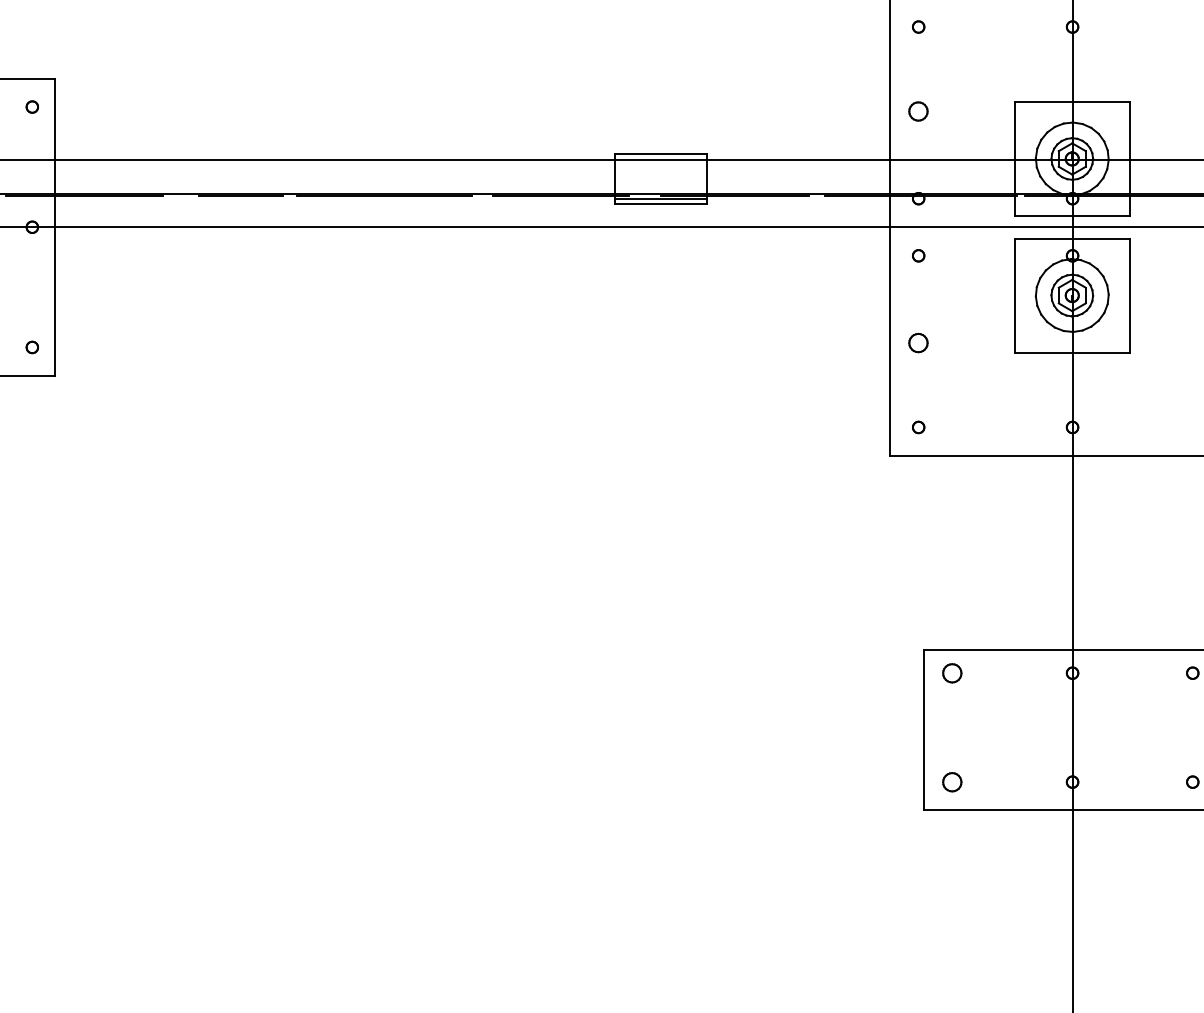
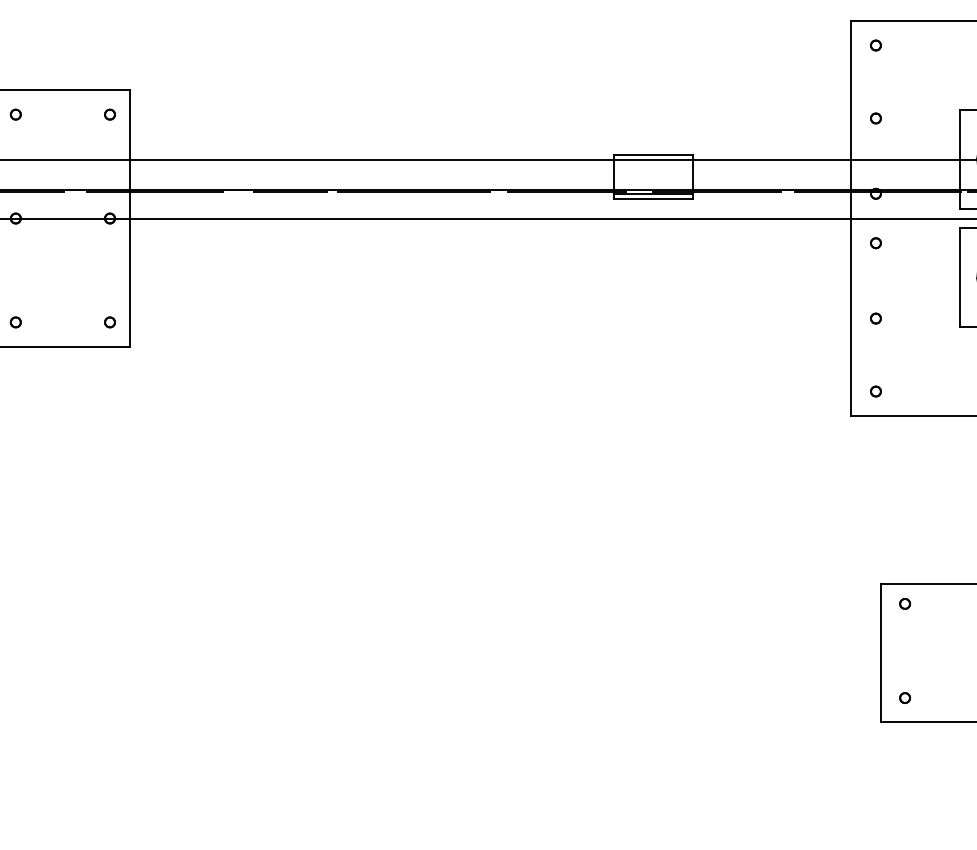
part: (918, 111) -> (875, 118), size x0.62
part: (918, 342) -> (875, 318), size x0.62
part: (952, 672) -> (905, 603), size x0.62
part: (952, 781) -> (905, 697), size x0.62

